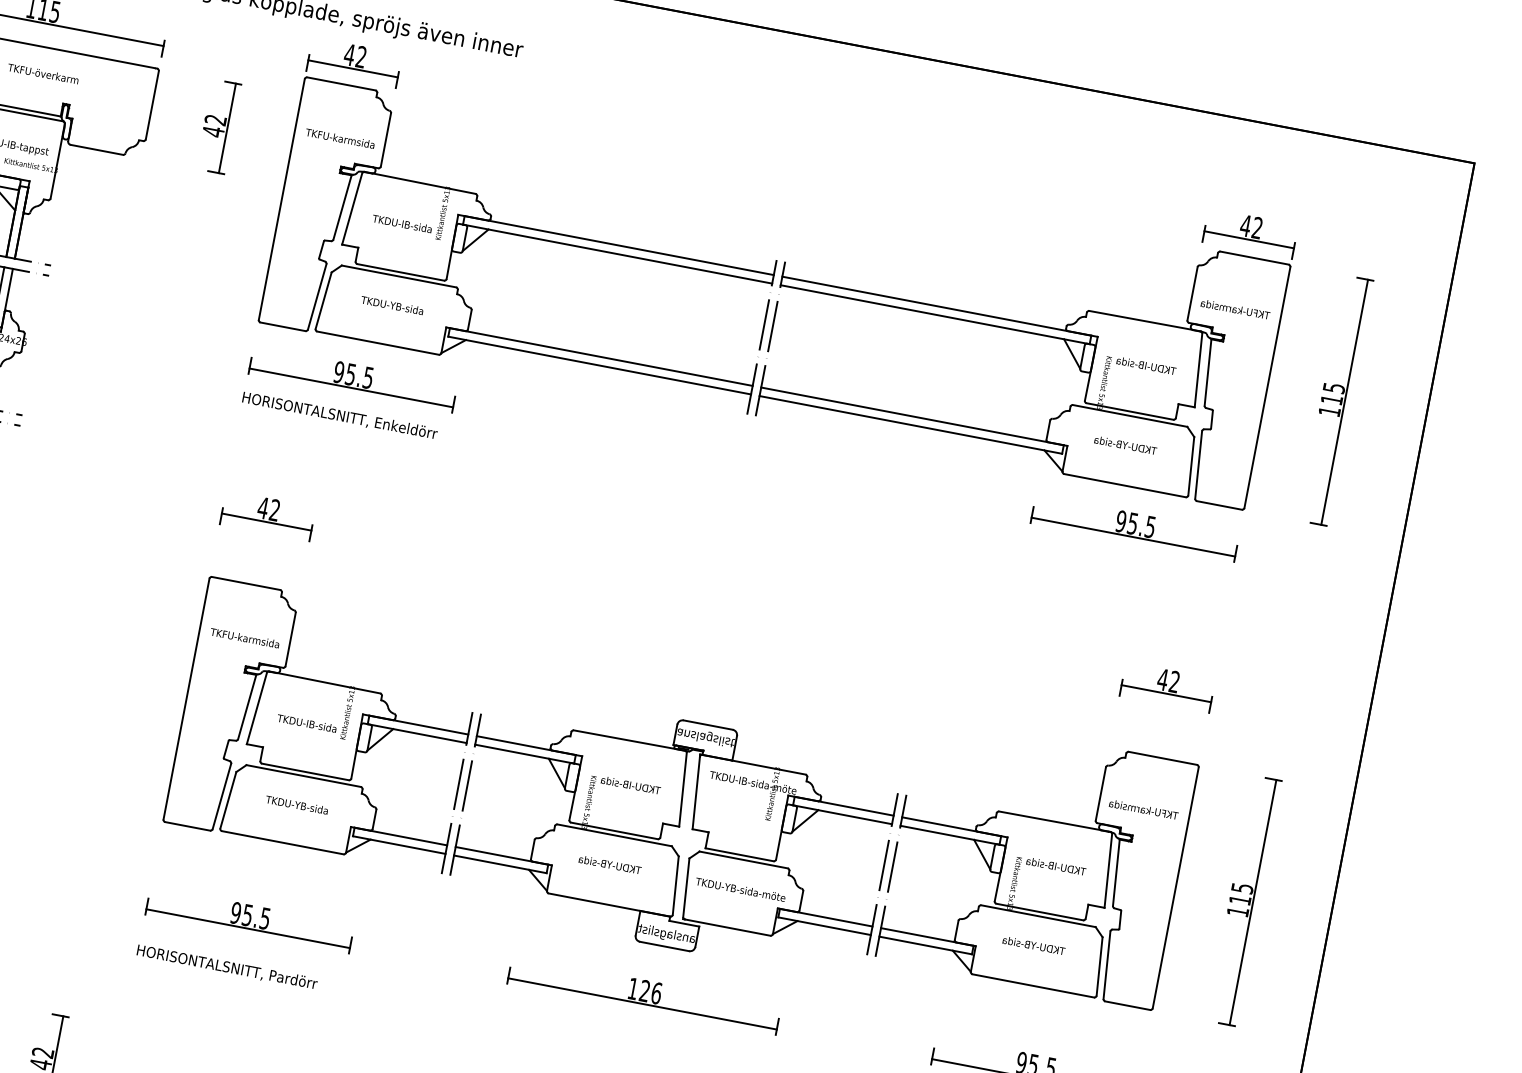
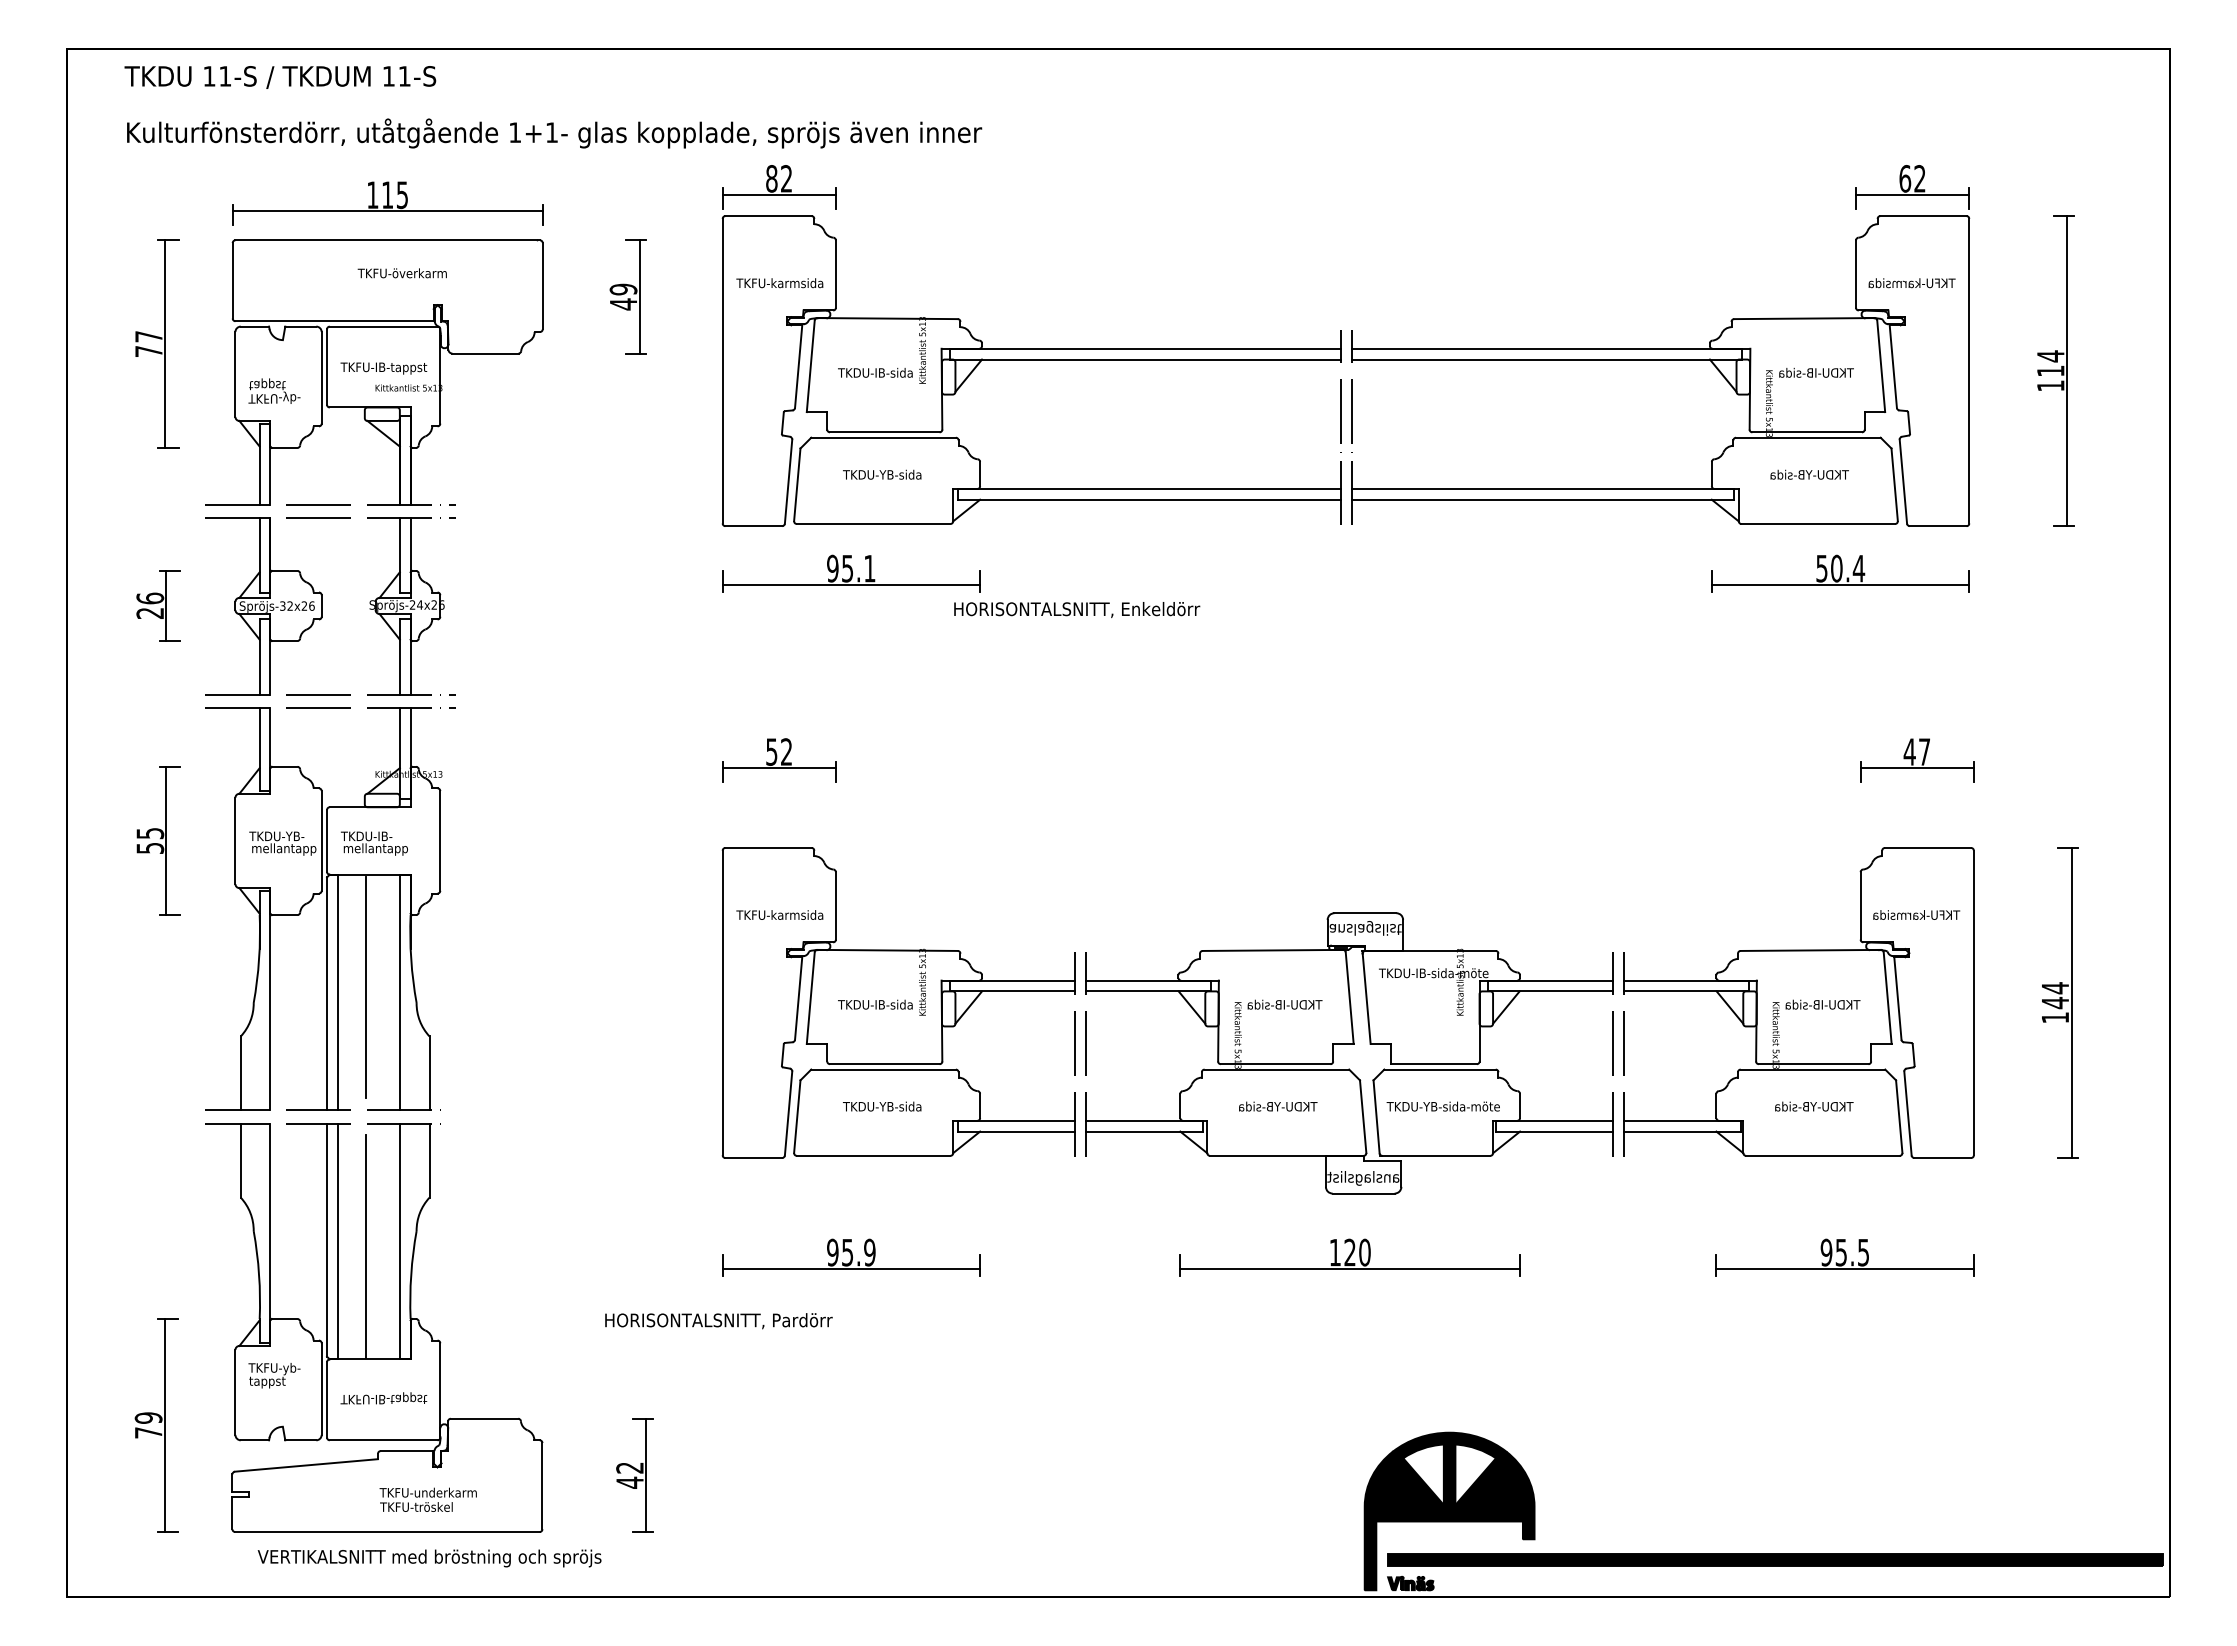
text: (349, 54) -> (771, 178), 42 -> 82
text: (215, 120) -> (623, 289), 42 -> 49
text: (1246, 225) -> (1905, 178), 42 -> 62
text: (368, 377) -> (869, 568), 95.5 -> 95.1
text: (1333, 388) -> (2050, 356), 115 -> 114
text: (340, 415) -> (1077, 609), moved
text: (263, 507) -> (771, 751), 42 -> 52
text: (1135, 524) -> (1840, 568), 95.5 -> 50.4
text: (1174, 681) -> (1924, 751), 42 -> 47
text: (1241, 894) -> (2055, 995), 115 -> 144
text: (264, 918) -> (869, 1252), 95.5 -> 95.9
text: (226, 967) -> (718, 1321), moved
text: (656, 993) -> (1364, 1252), 126 -> 120

